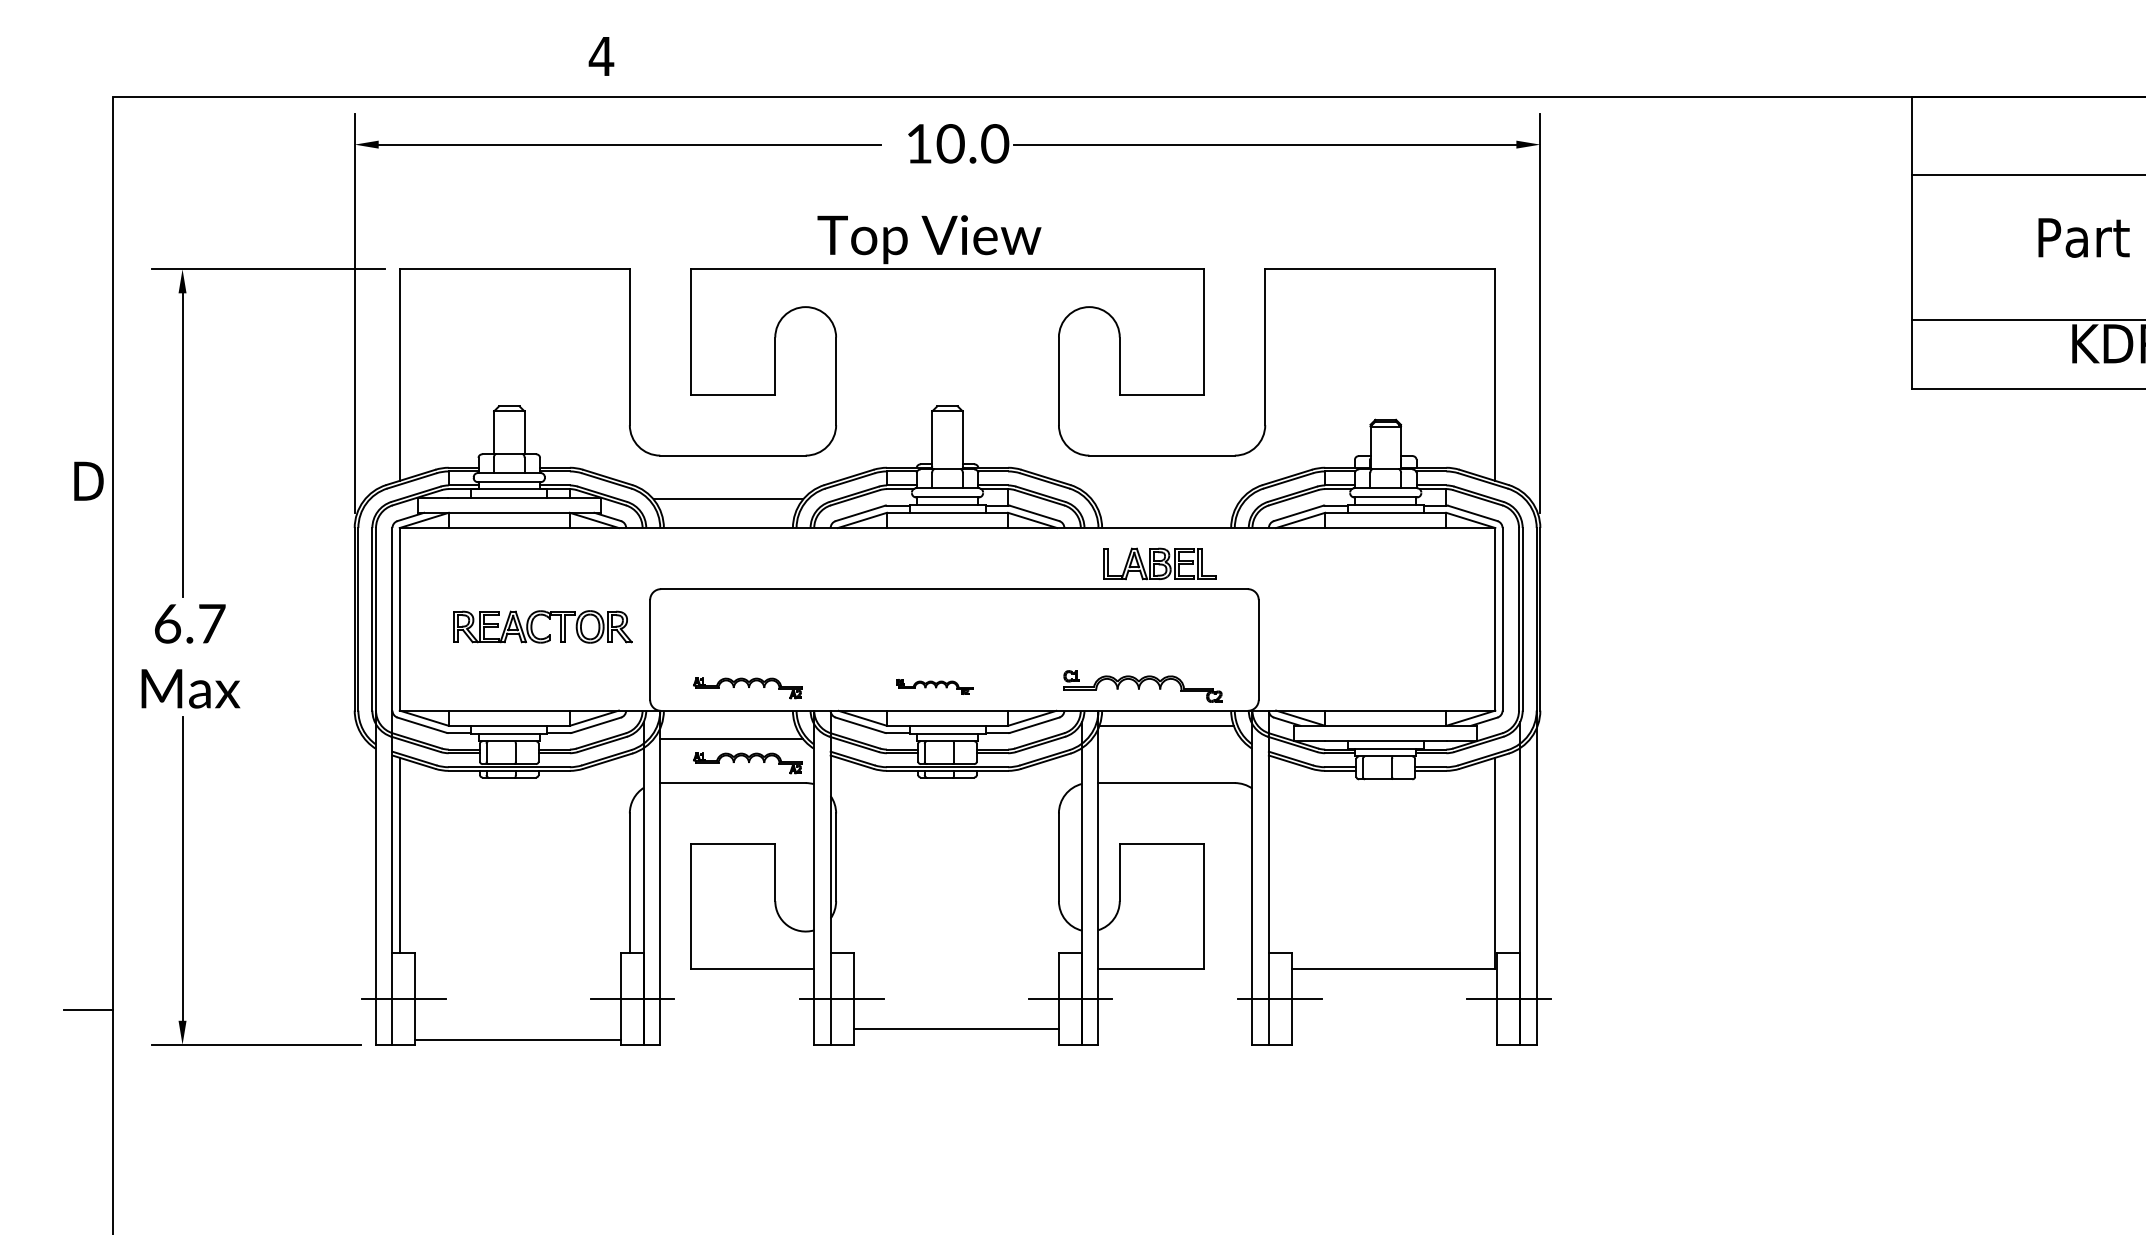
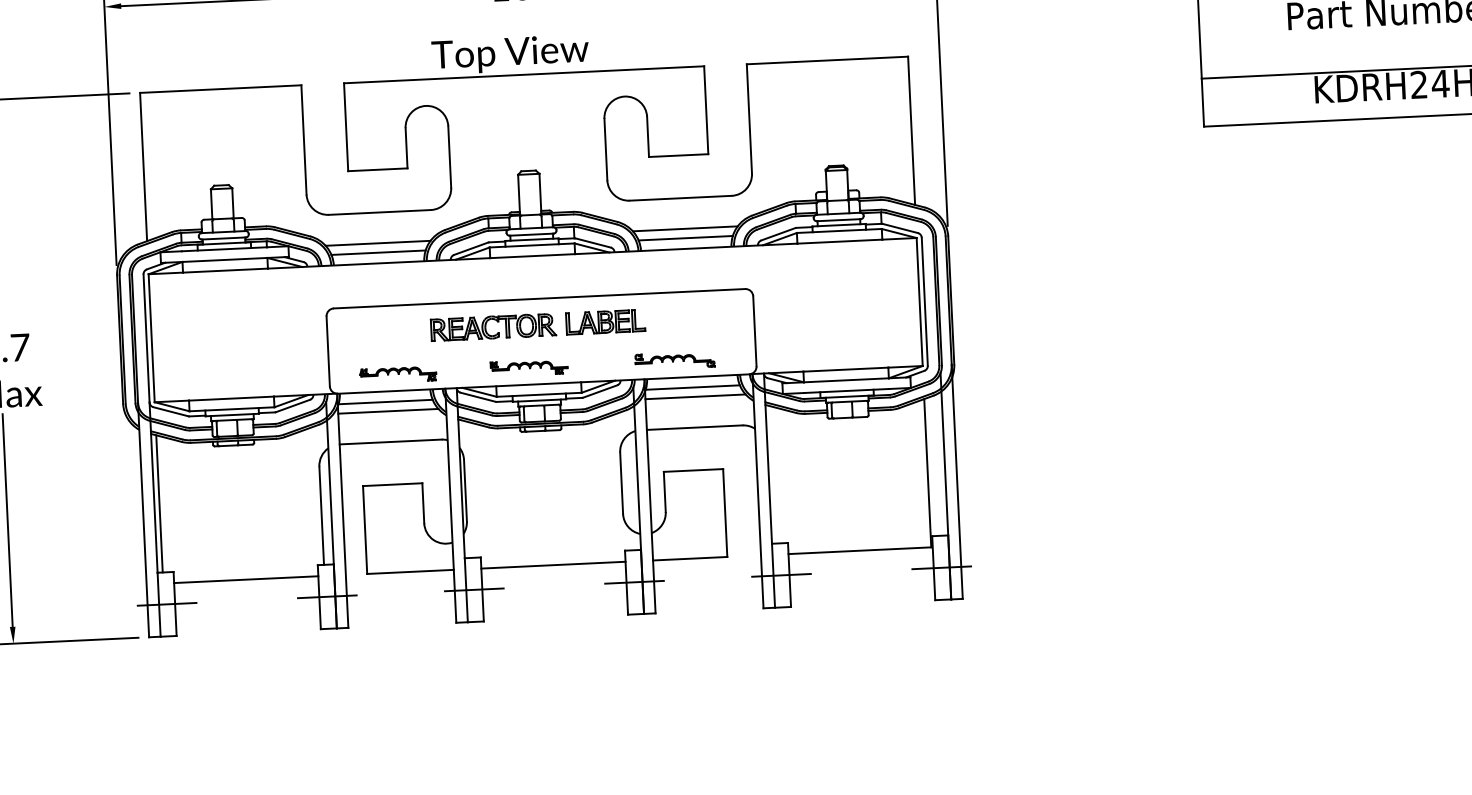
line: (1166, 499) -> (685, 228), added
line: (728, 512) -> (378, 252), added
line: (1166, 512) -> (685, 238), added
part: (1159, 563) -> (605, 321), moved
part: (546, 617) -> (495, 320), moved
part: (935, 686) -> (529, 367), size x1.43
part: (1143, 686) -> (675, 360), size x0.71
line: (728, 725) -> (385, 401), added
line: (1169, 739) -> (695, 397), added
part: (747, 763) -> (400, 427), removed
line: (956, 1029) -> (553, 565), moved
line: (518, 1040) -> (246, 579), moved

